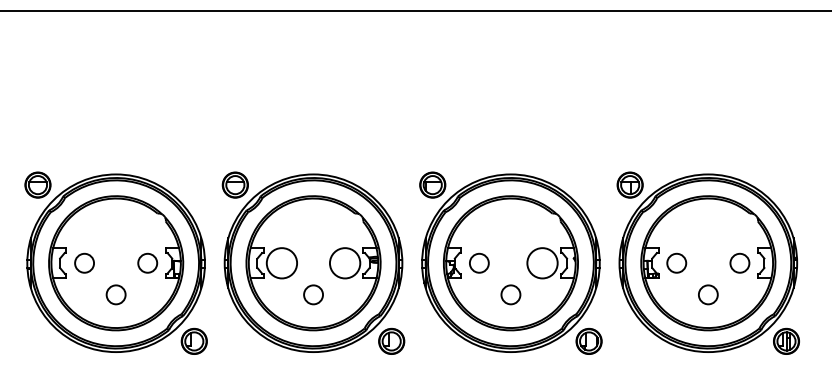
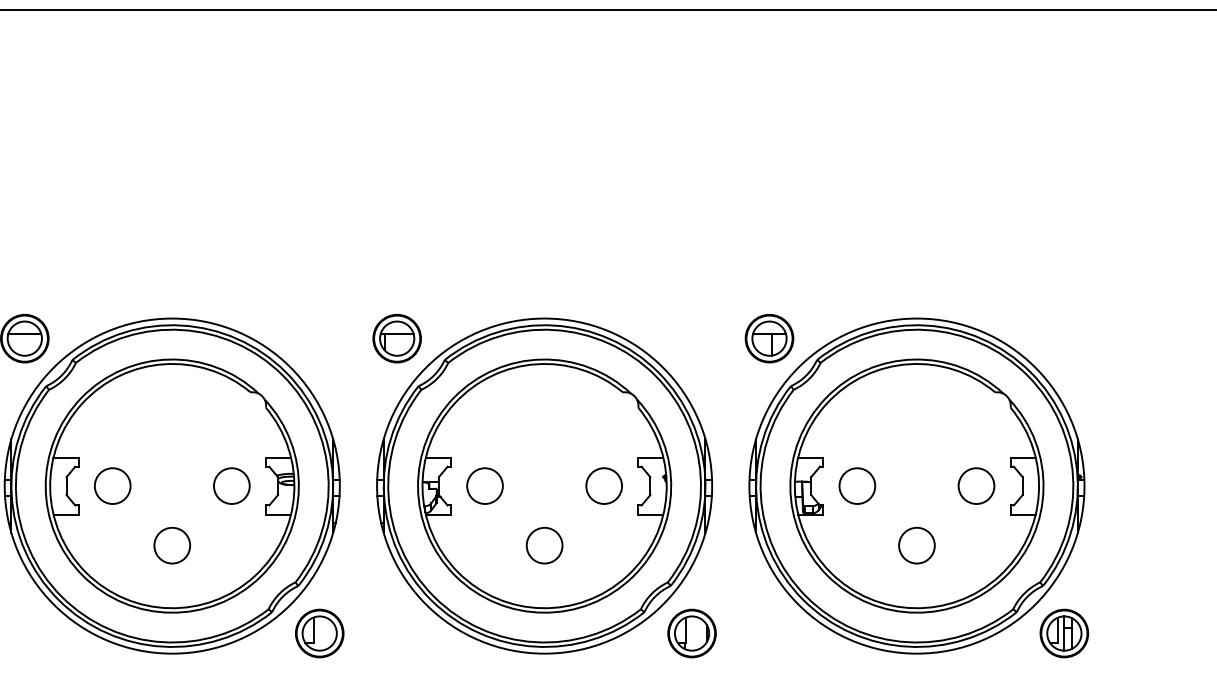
circle: (281, 262) -> (111, 484), size x0.62
circle: (344, 262) -> (230, 484), size x0.62
circle: (542, 262) -> (604, 484), size x0.62

